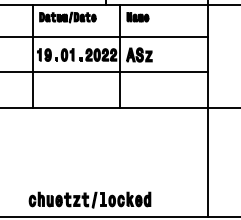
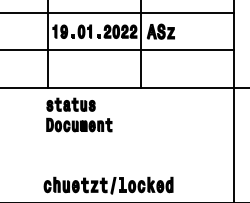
part: (62, 133) -> (79, 114), added

